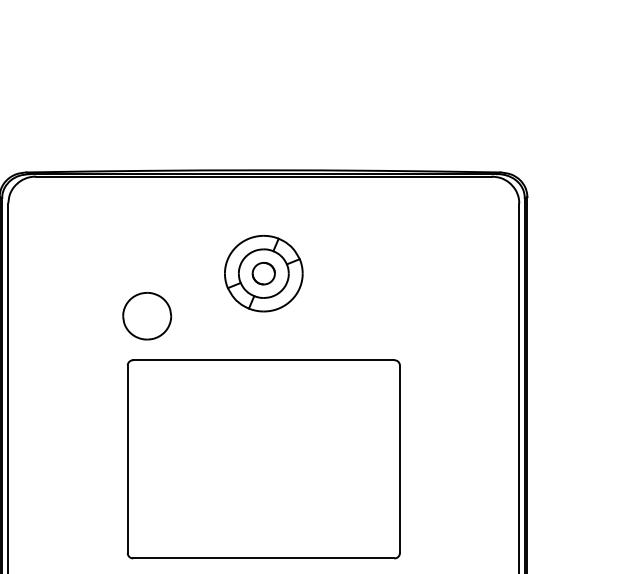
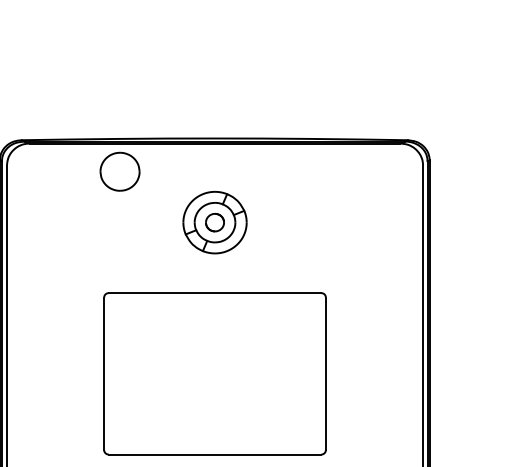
part: (147, 316) -> (120, 172), moved

